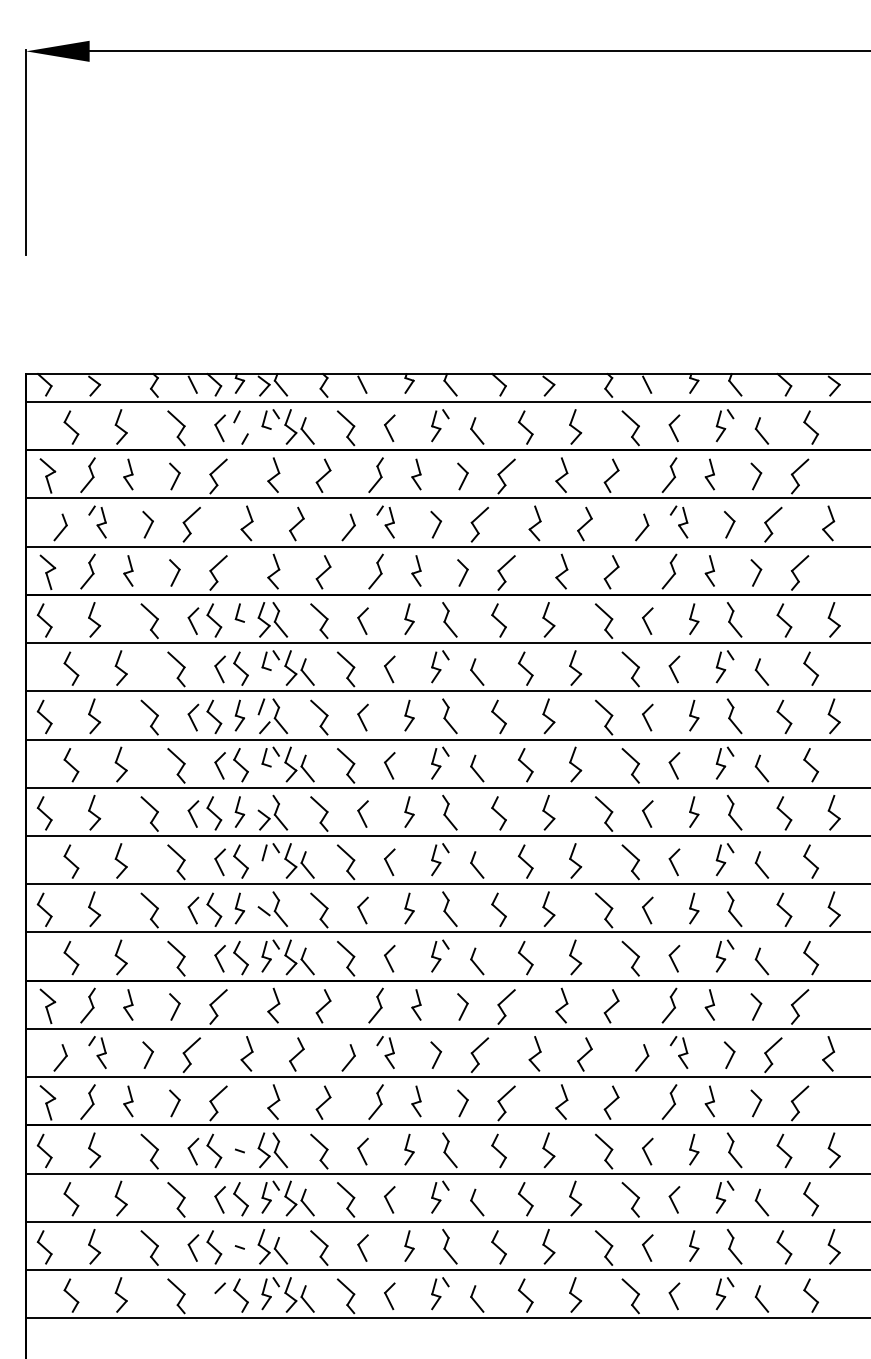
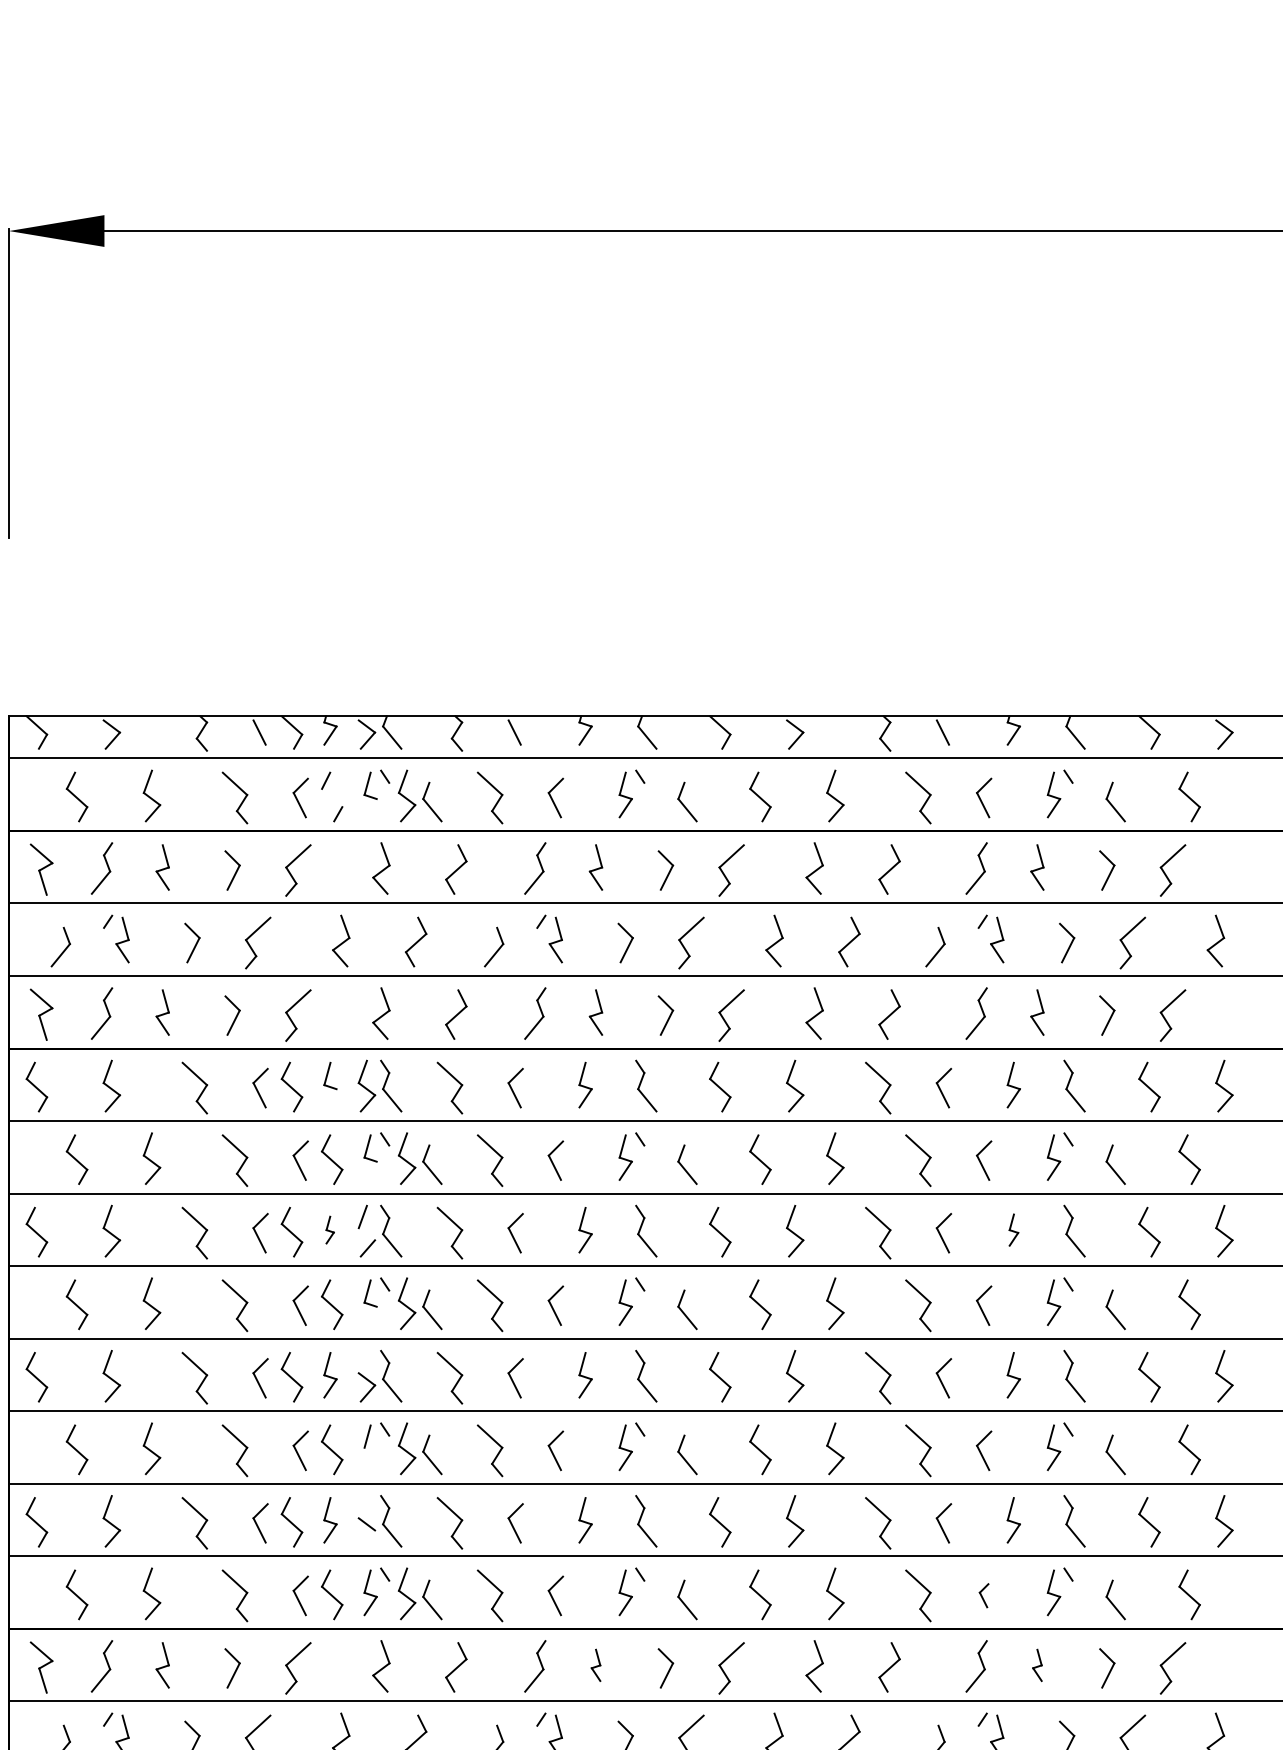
part: (239, 715) -> (329, 1229), size x0.6
part: (694, 715) -> (1014, 1229), size x0.7
part: (674, 958) -> (984, 1595), size x0.6
part: (416, 1004) -> (596, 1664), size x0.7
part: (709, 1004) -> (1036, 1664), size x0.7

